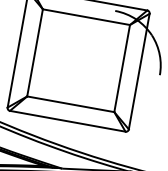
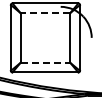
line: (86, 17) -> (45, 13), solid -> dashed
line: (70, 103) -> (45, 62), solid -> dashed

